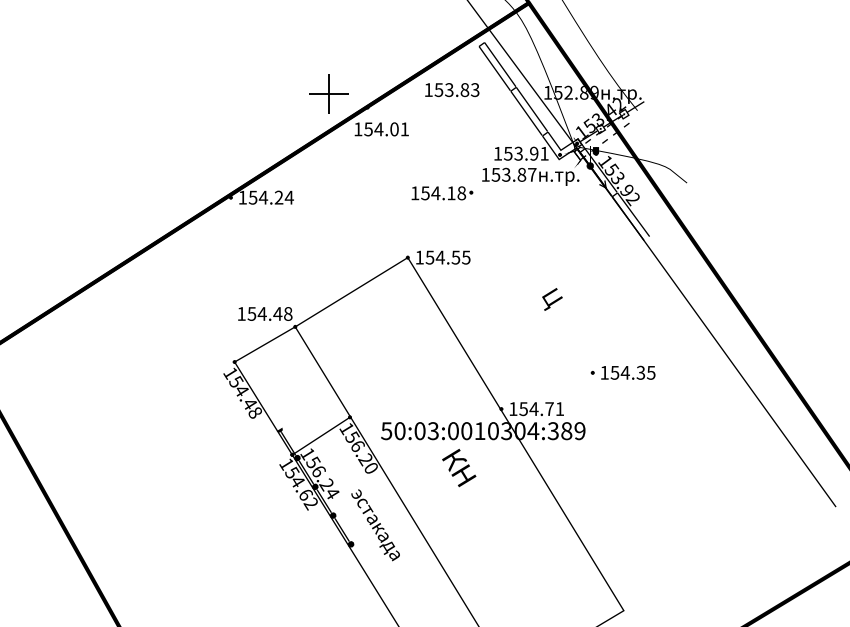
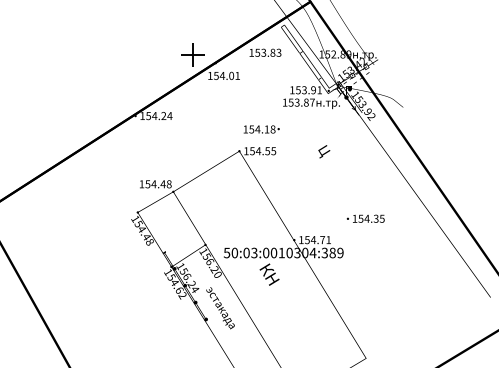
text: (442, 193) -> (261, 129), moved
fill: (629, 215) -> (369, 126), removed
text: (552, 299) -> (324, 151), moved

